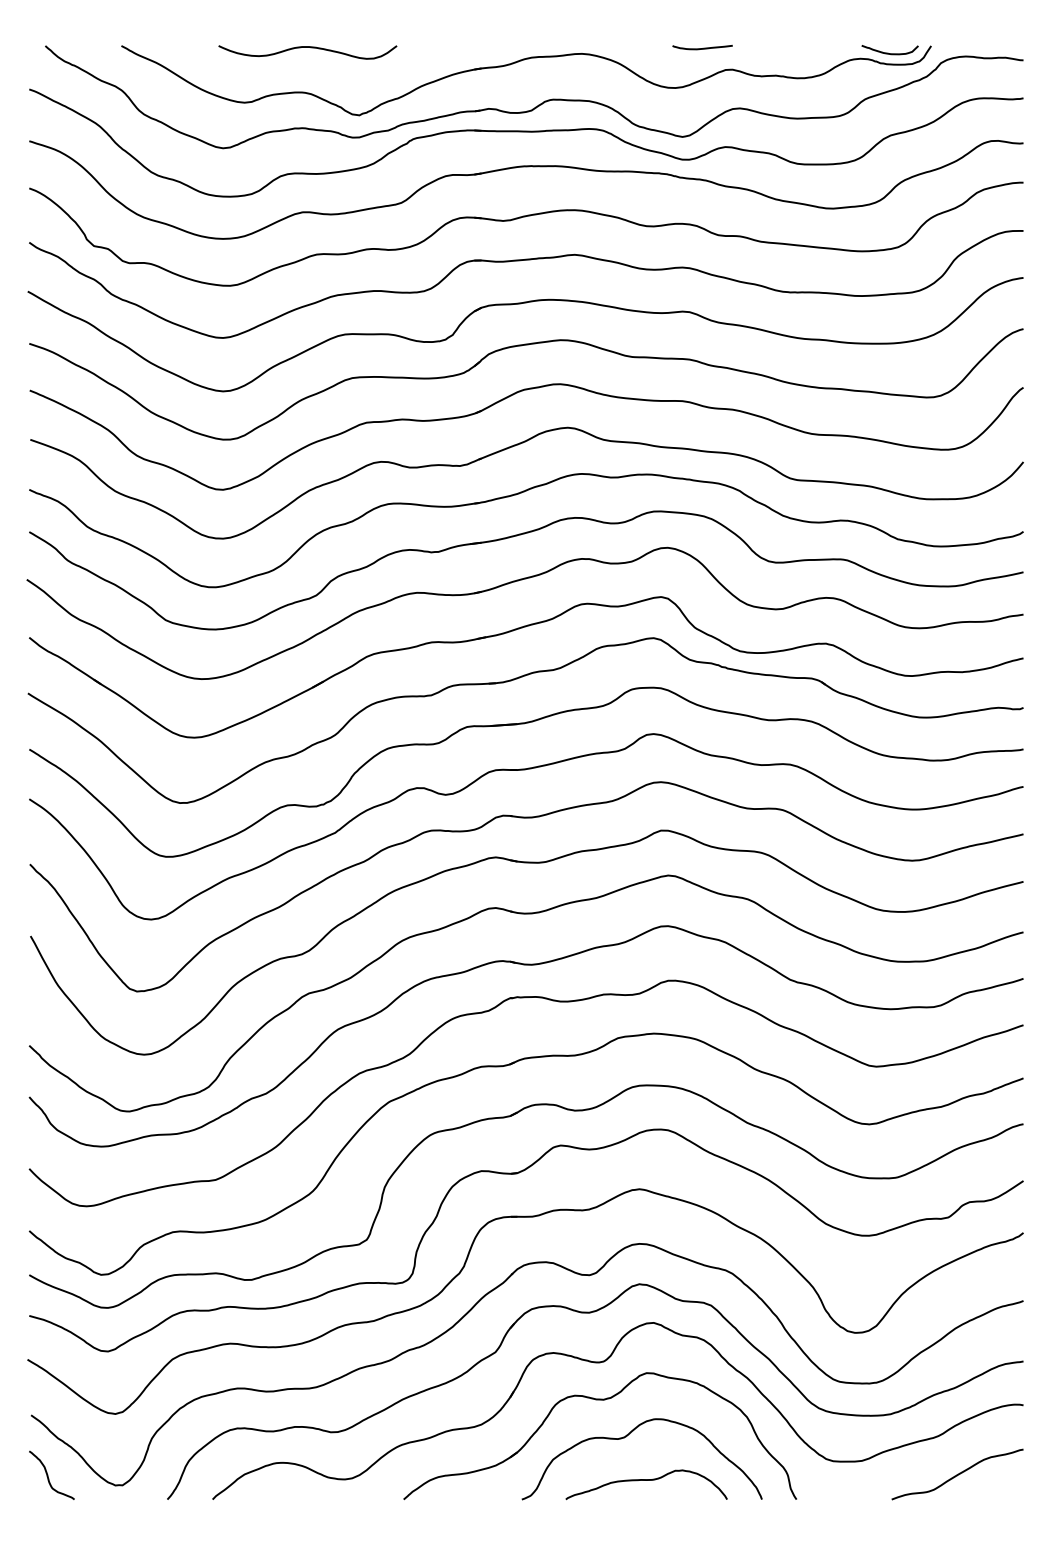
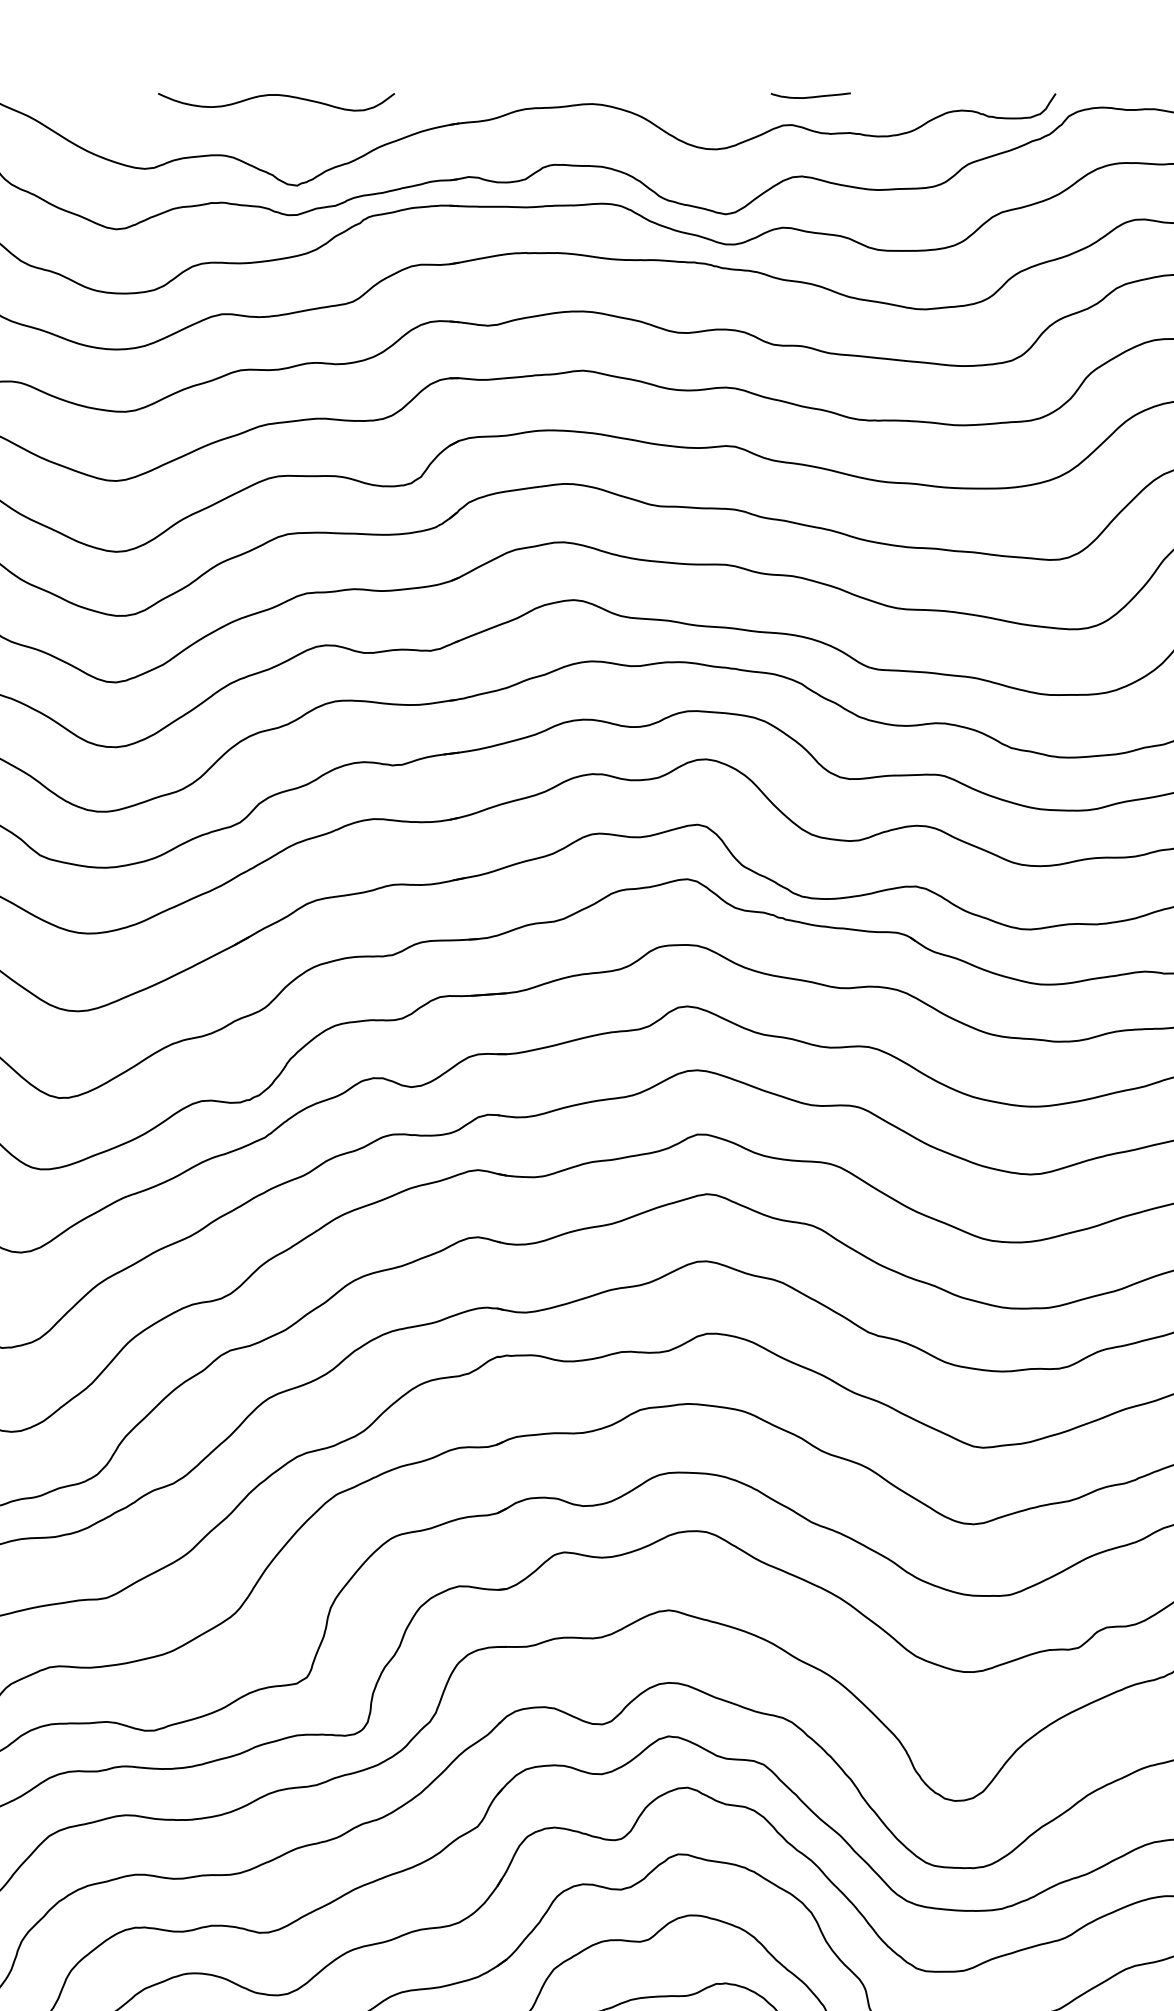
curve: (307, 47) -> (276, 95), moved
curve: (703, 47) -> (812, 95), moved
curve: (888, 52) -> (999, 102), removed

